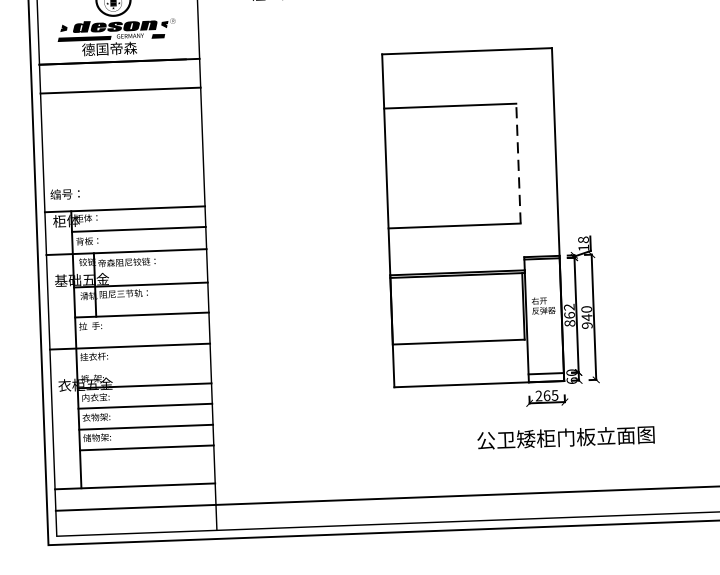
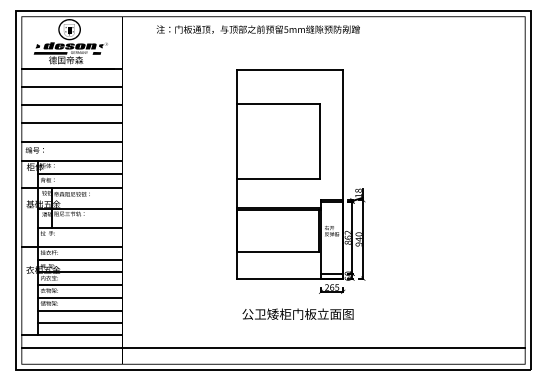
line: (122, 119) -> (72, 104), added
line: (121, 149) -> (71, 123), added
line: (518, 163) -> (319, 141), dashed -> solid
line: (122, 178) -> (71, 141), added
line: (144, 365) -> (80, 259), added
text: (565, 436) -> (297, 313), moved
line: (147, 466) -> (80, 322), added

